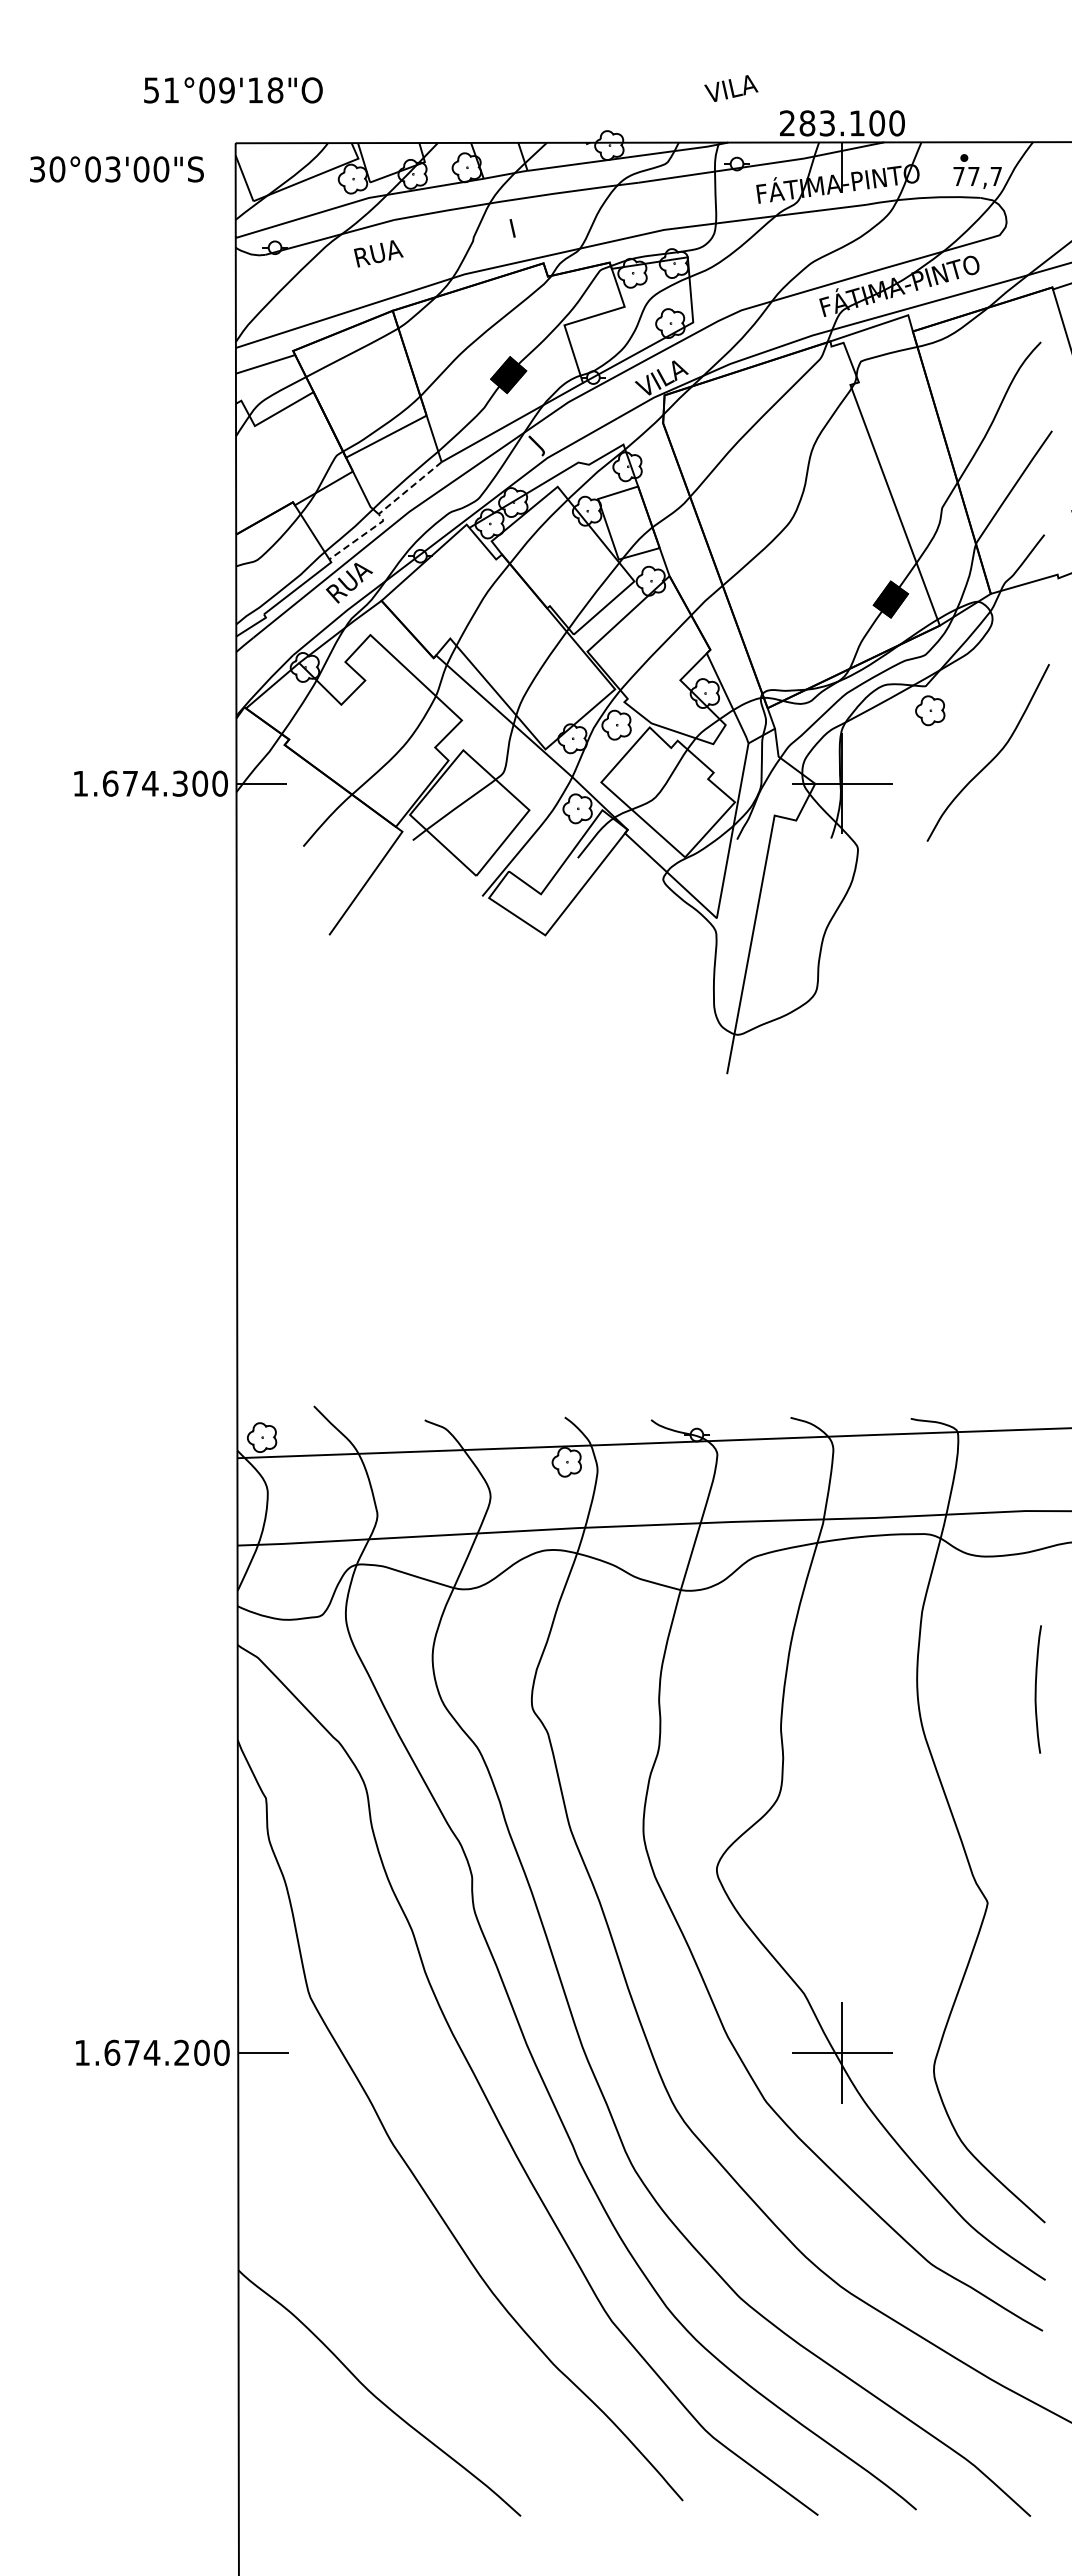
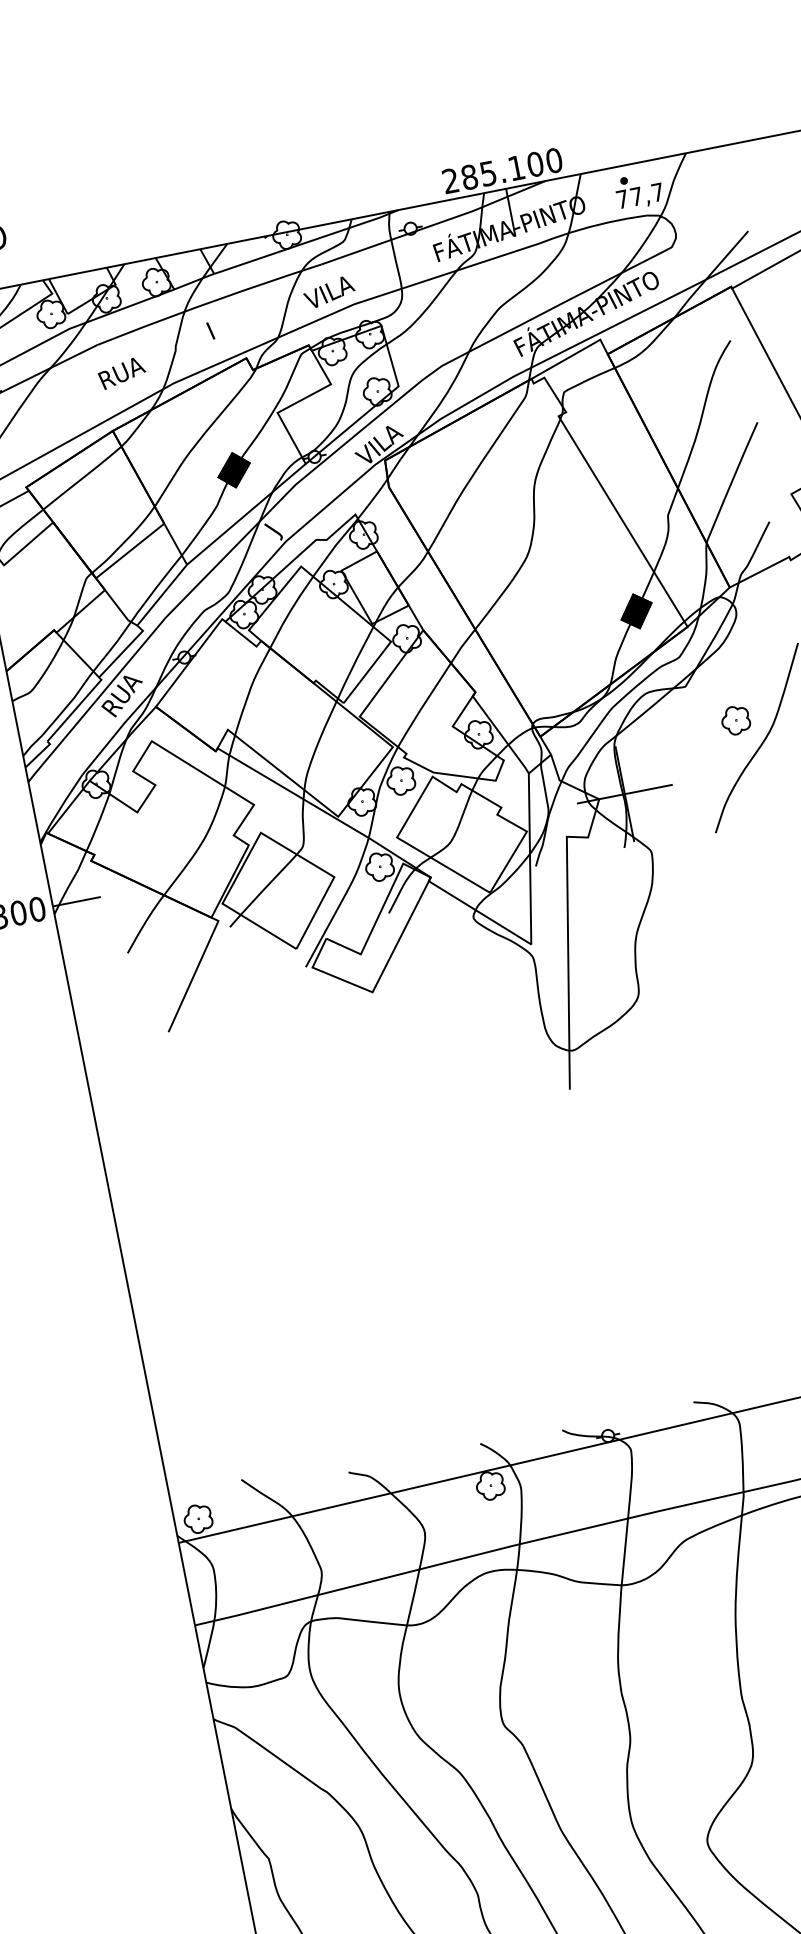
text: (731, 88) -> (329, 292), moved
text: (827, 122) -> (488, 172), 283.100 -> 285.100
text: (378, 253) -> (121, 373), moved
line: (380, 512) -> (138, 623), dashed -> solid
part: (930, 710) -> (735, 720), moved

